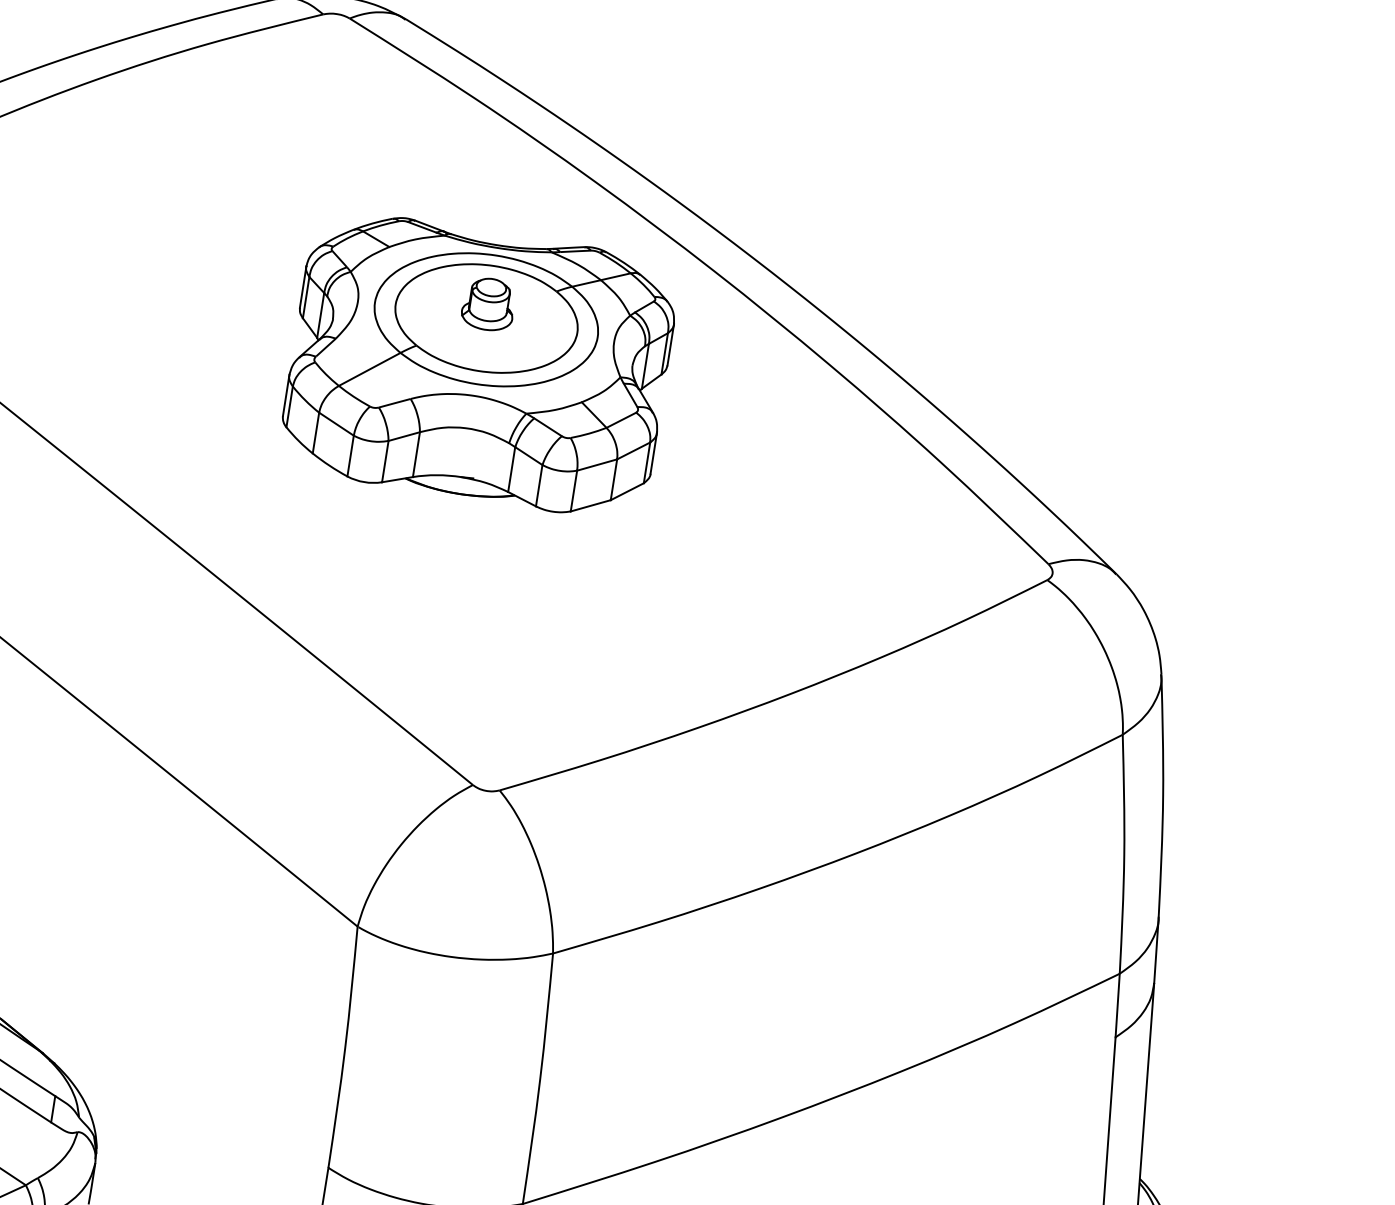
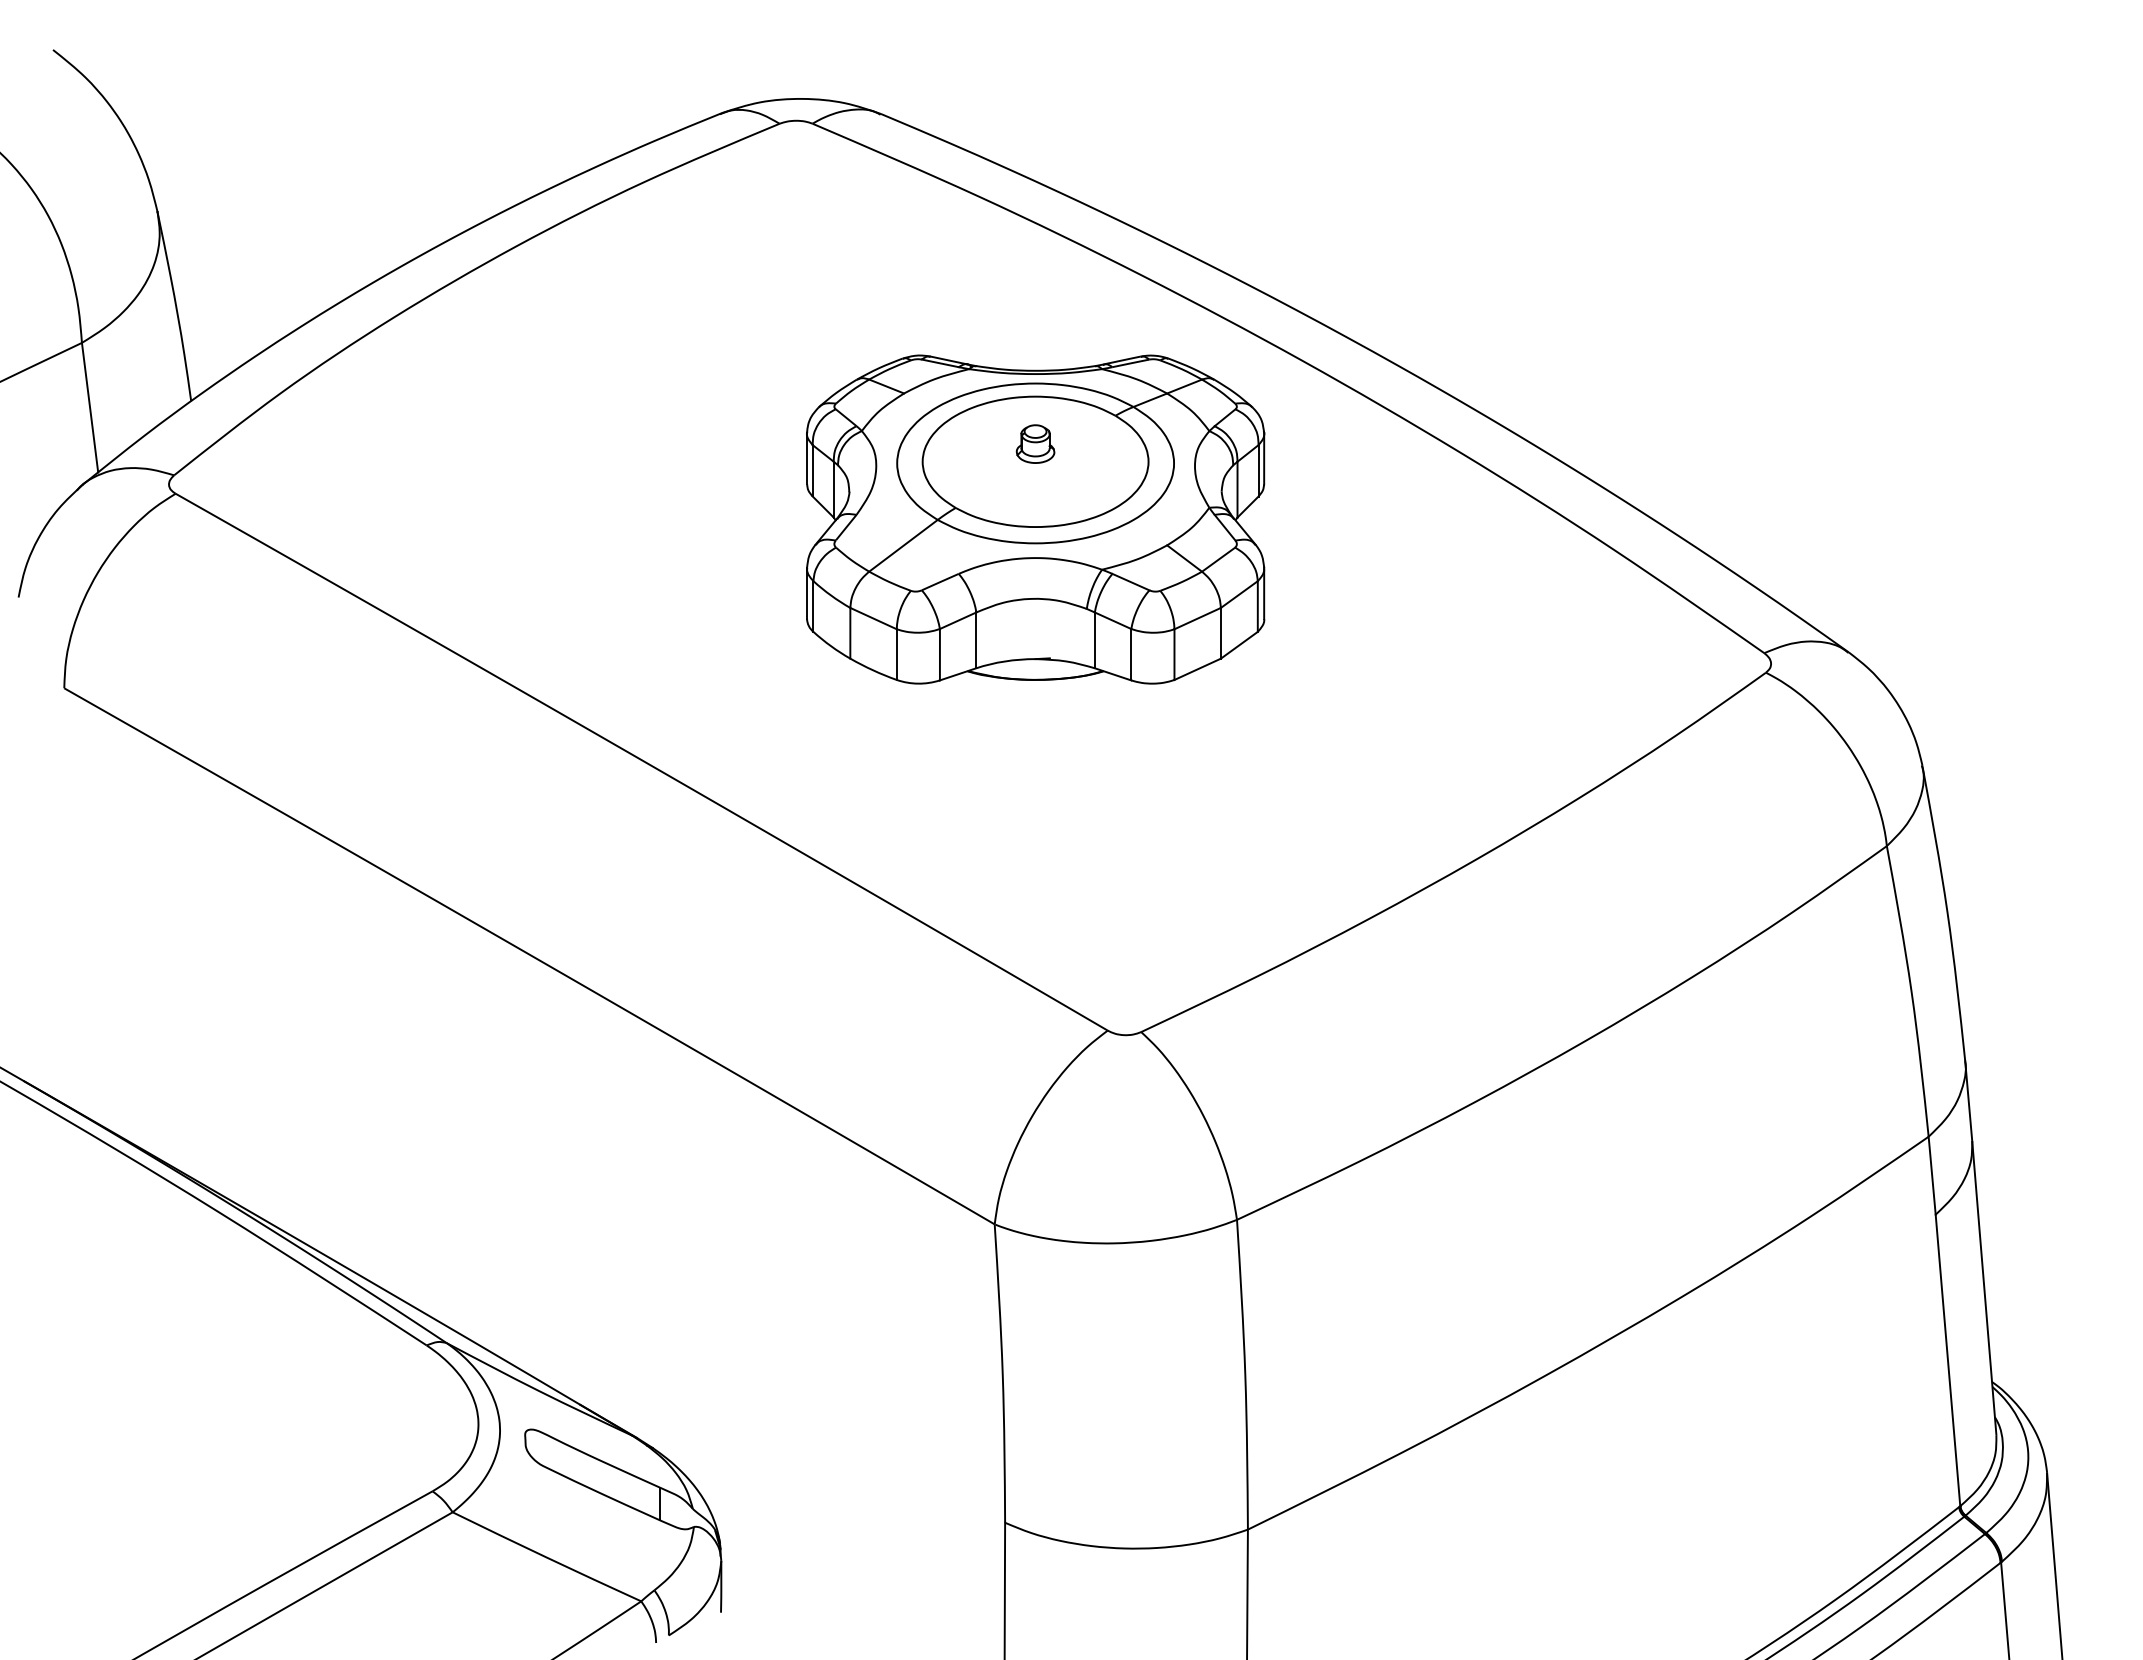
part: (488, 303) -> (1035, 443), size x0.6

